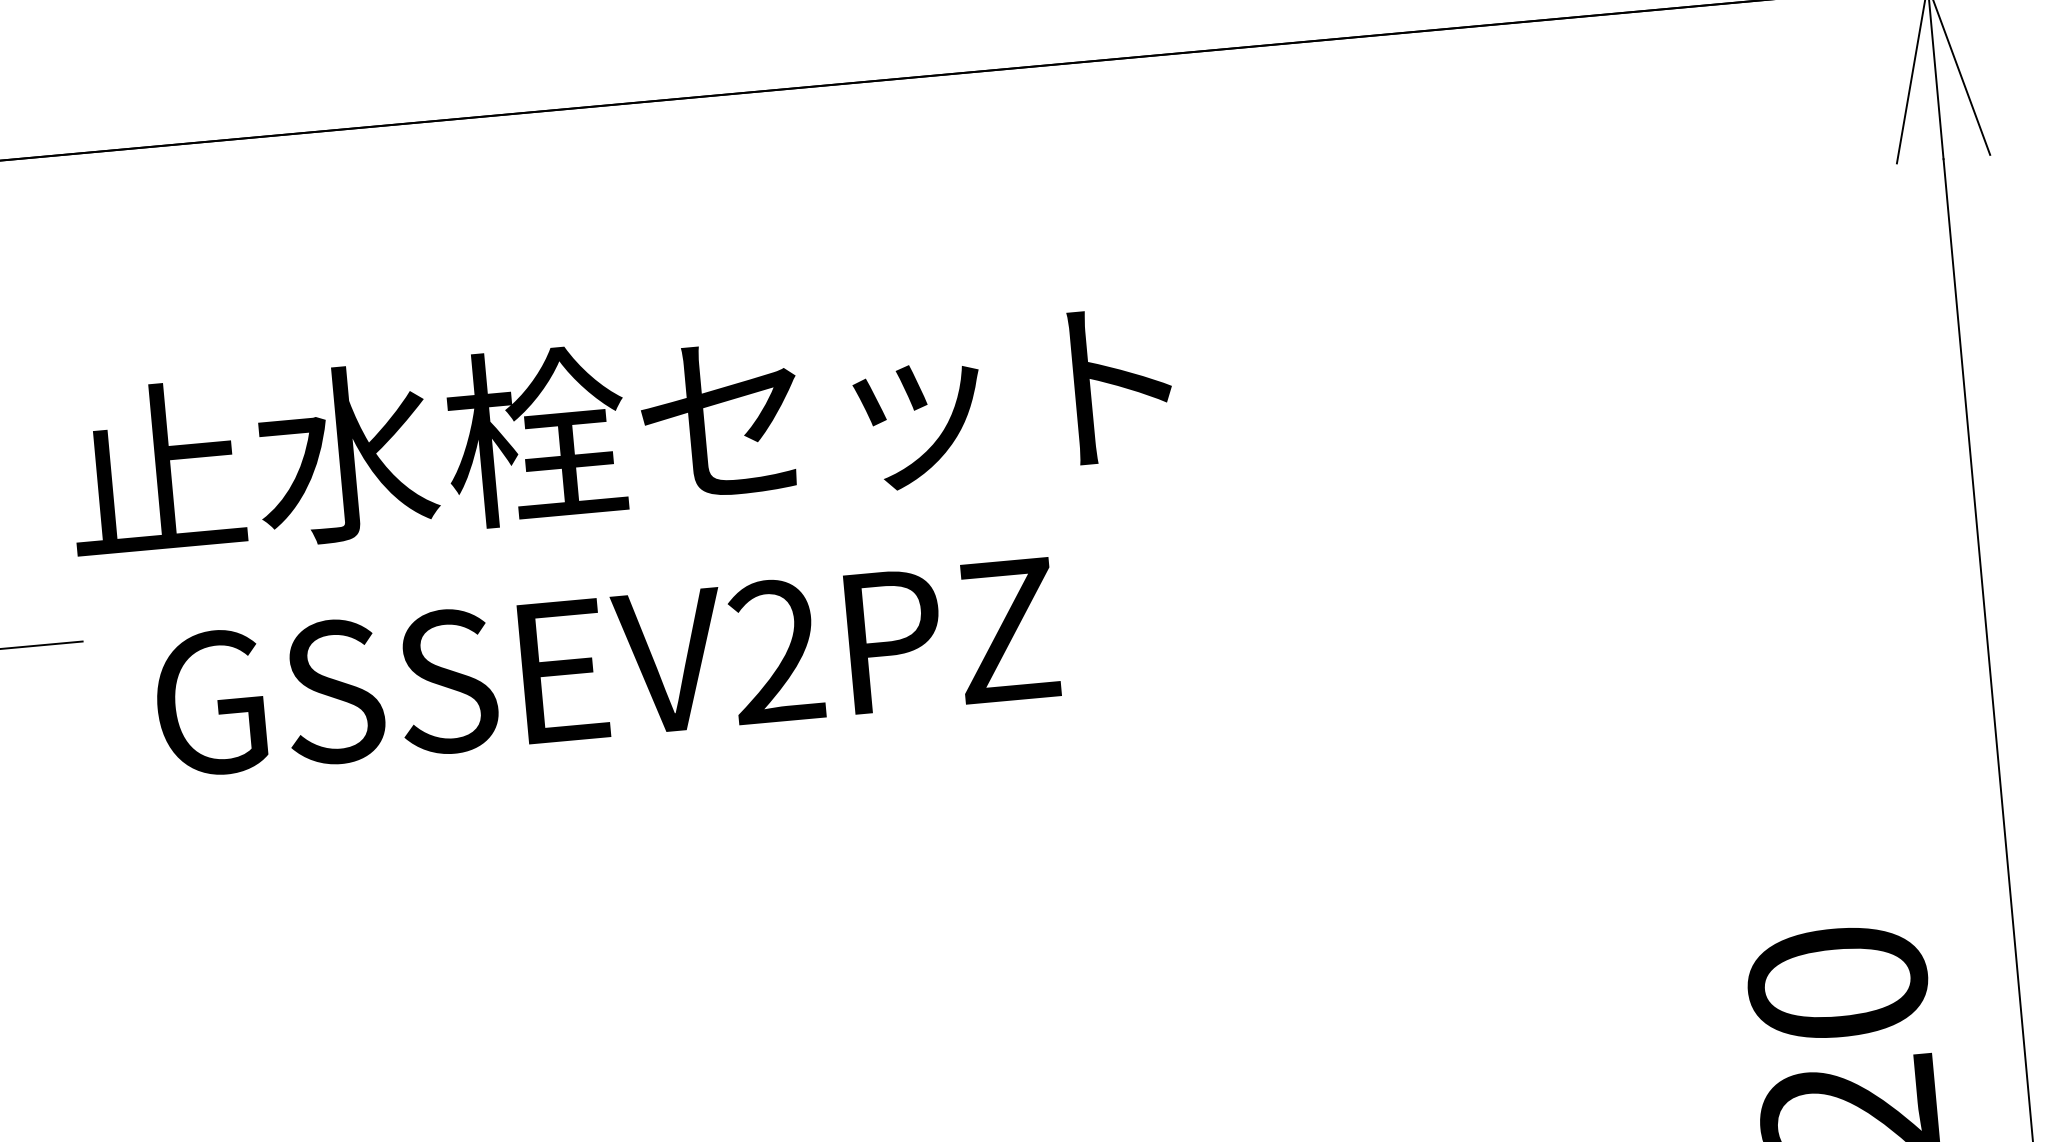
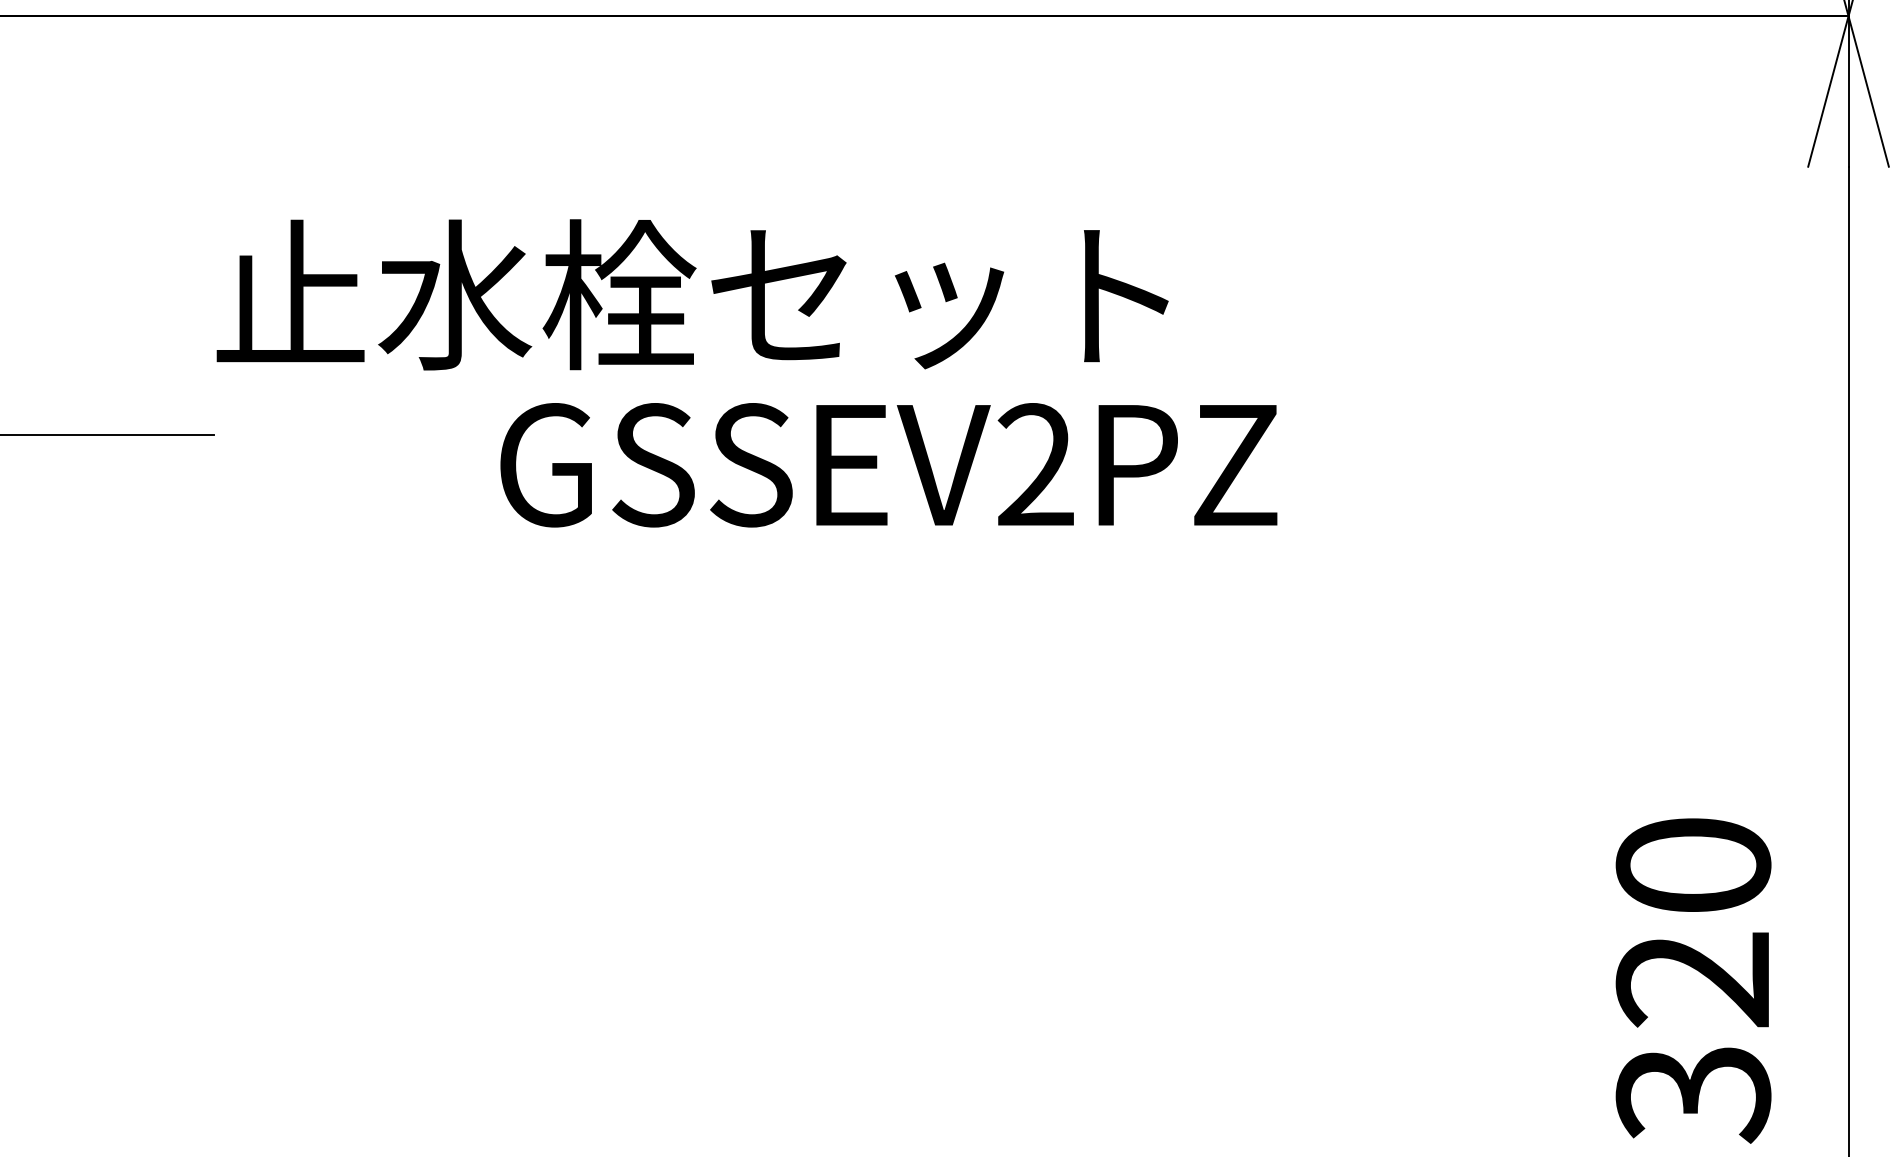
text: (606, 667) -> (888, 465), moved

